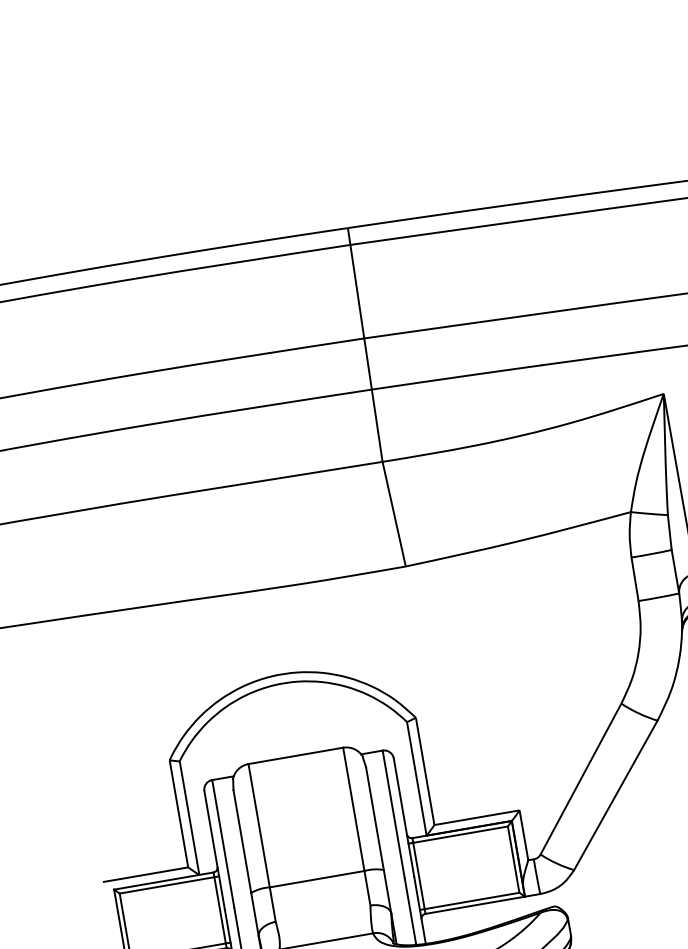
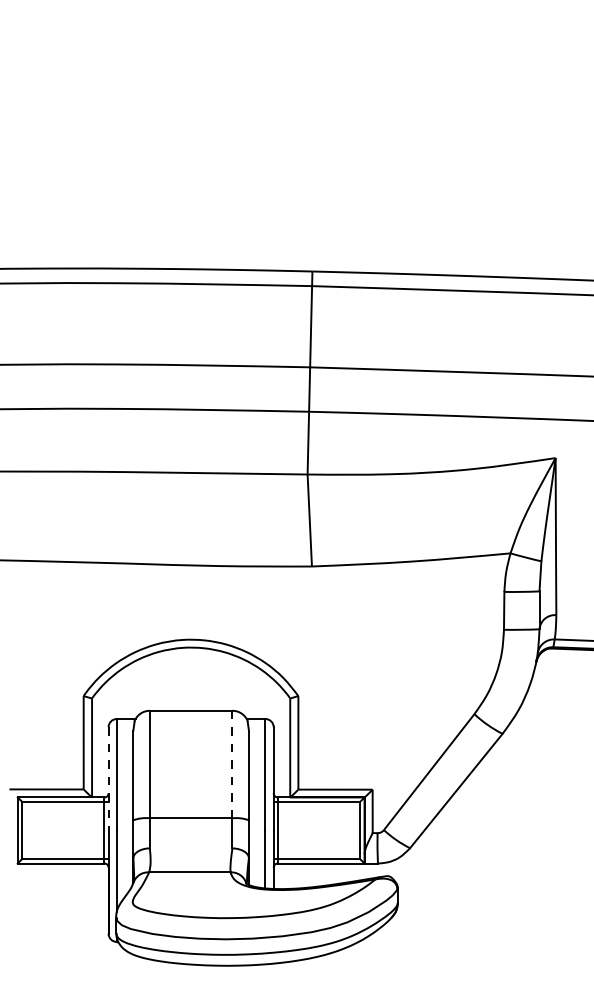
line: (353, 809) -> (232, 764), solid -> dashed
line: (214, 849) -> (108, 778), solid -> dashed

